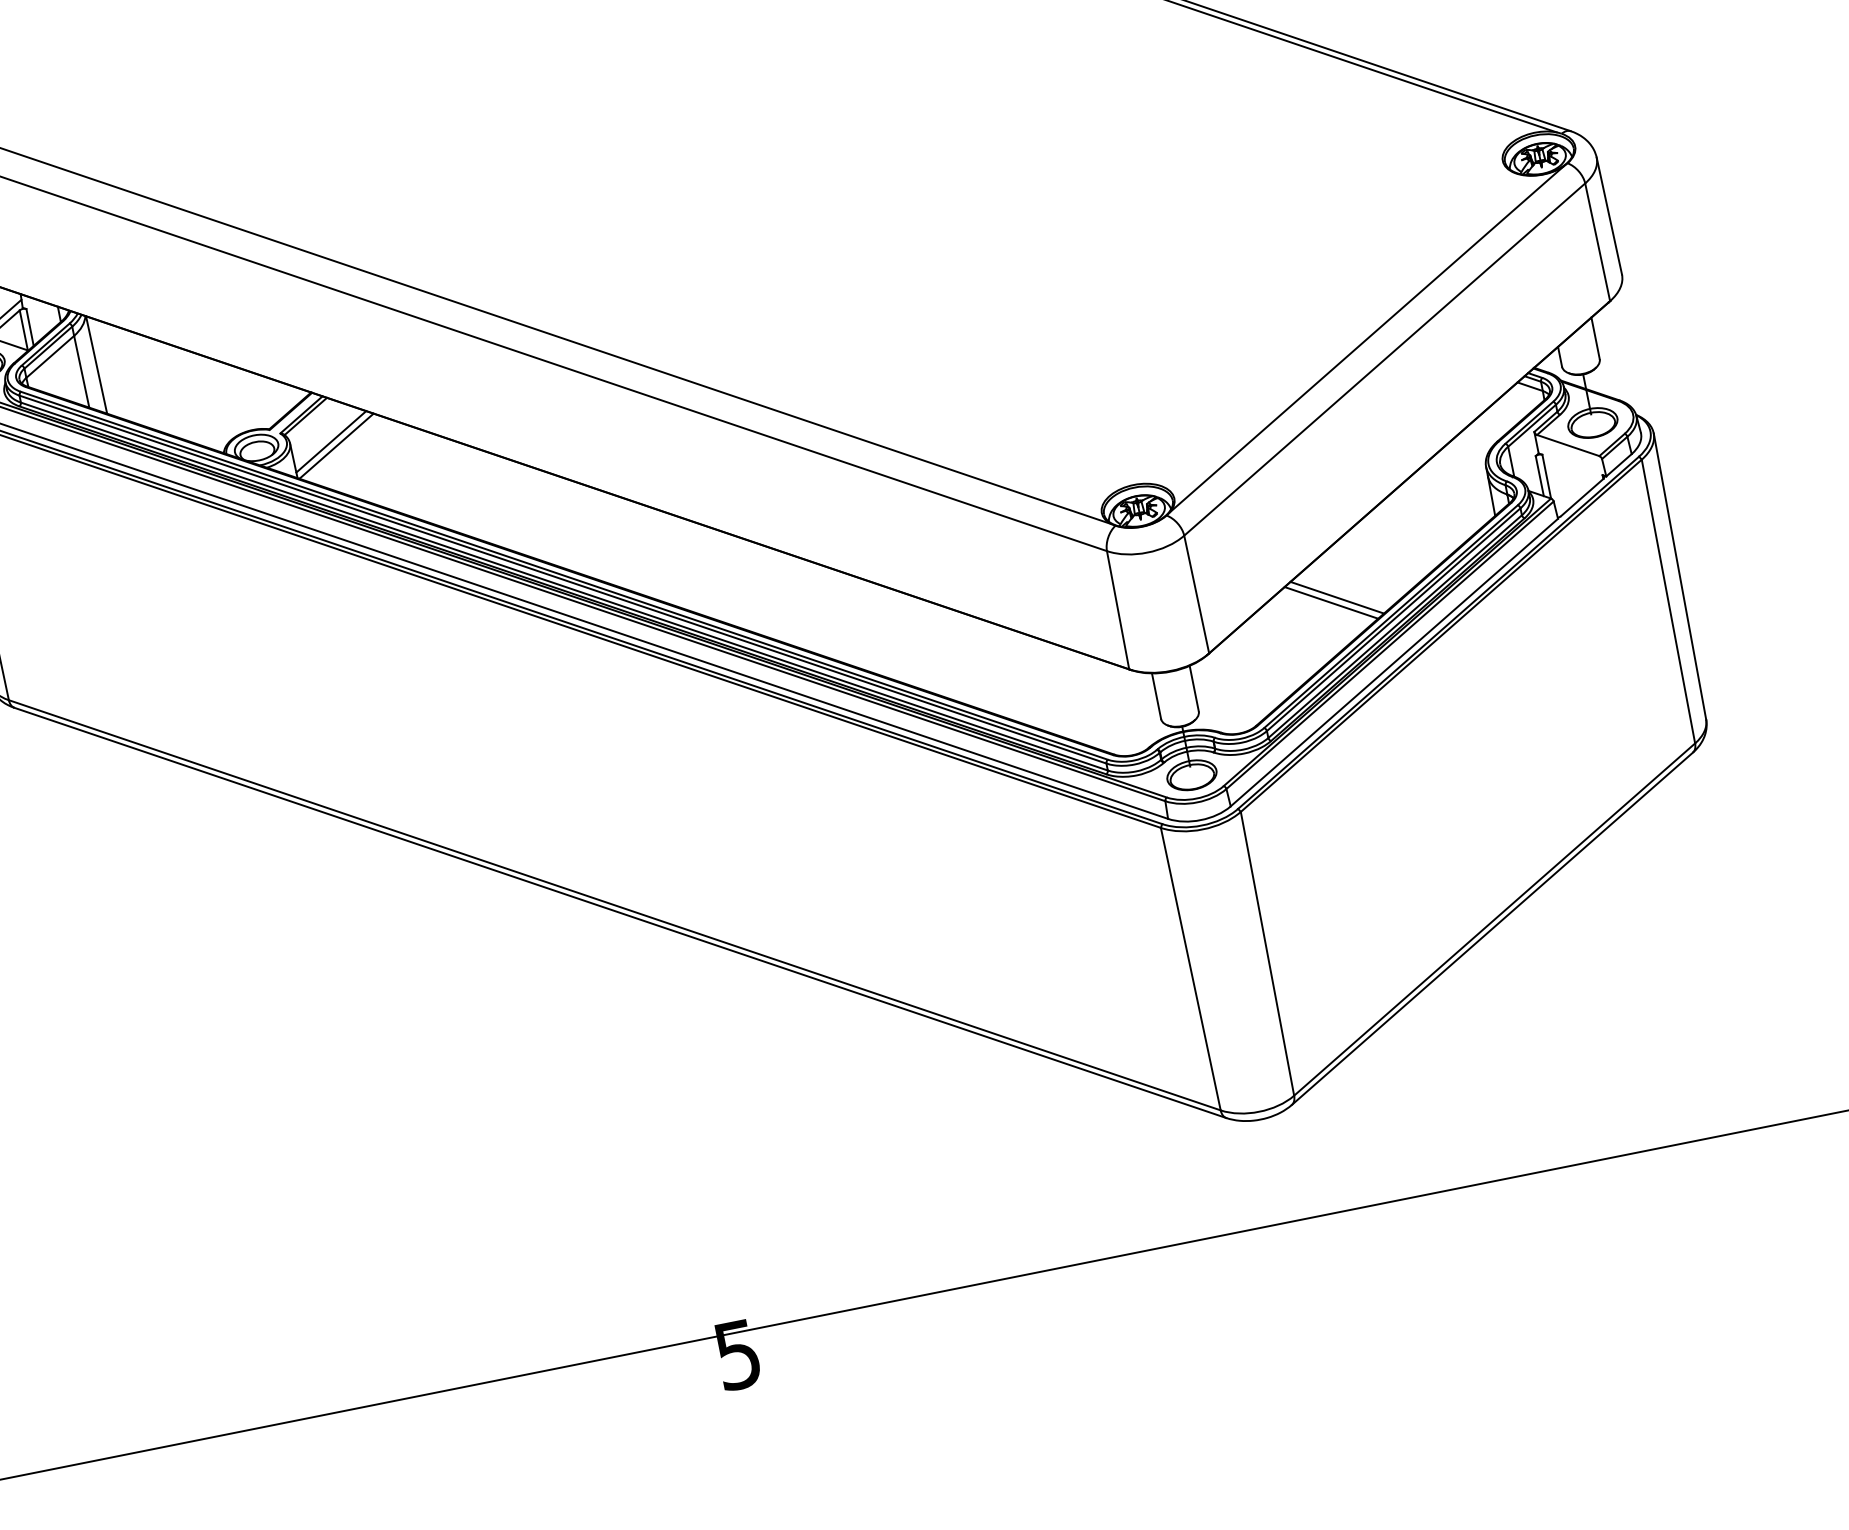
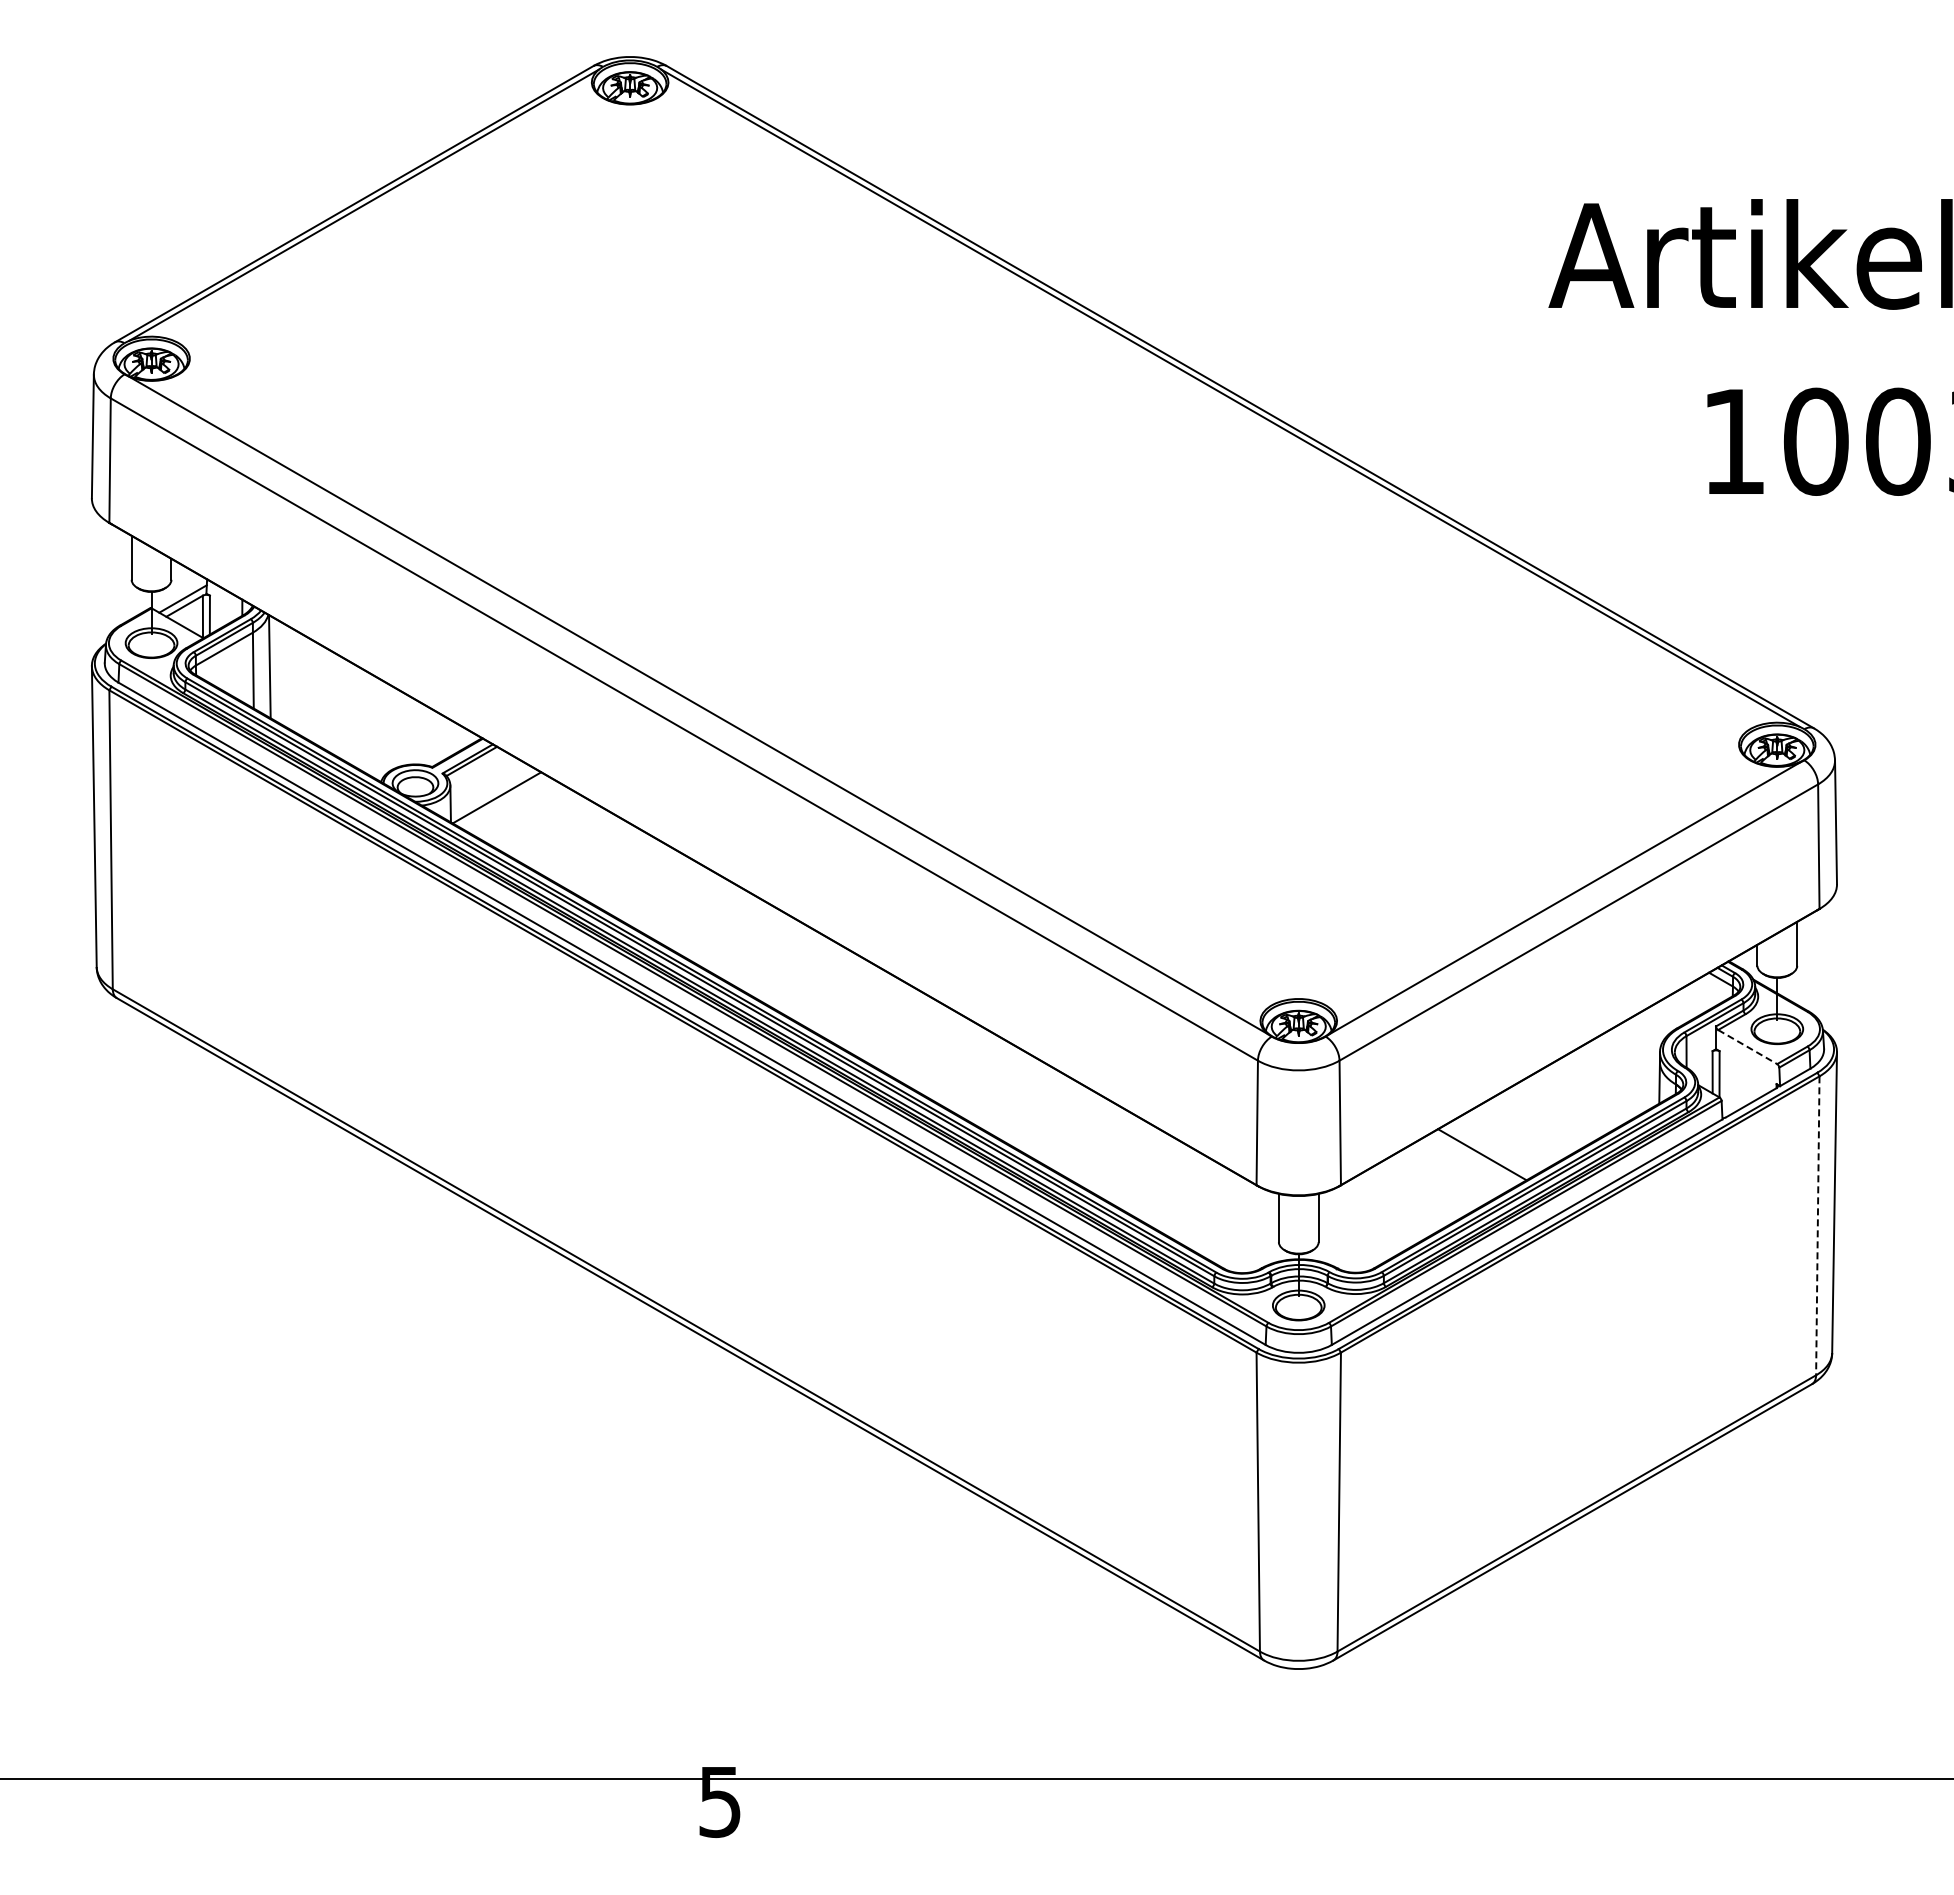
line: (331, 441) -> (492, 792), removed
line: (1569, 445) -> (1748, 1047), solid -> dashed
line: (1331, 602) -> (1475, 1158), removed
line: (1668, 602) -> (1817, 1226), solid -> dashed

